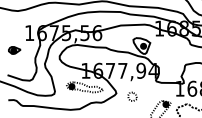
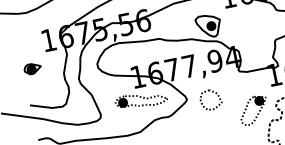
part: (132, 96) -> (210, 99), size x1.6

